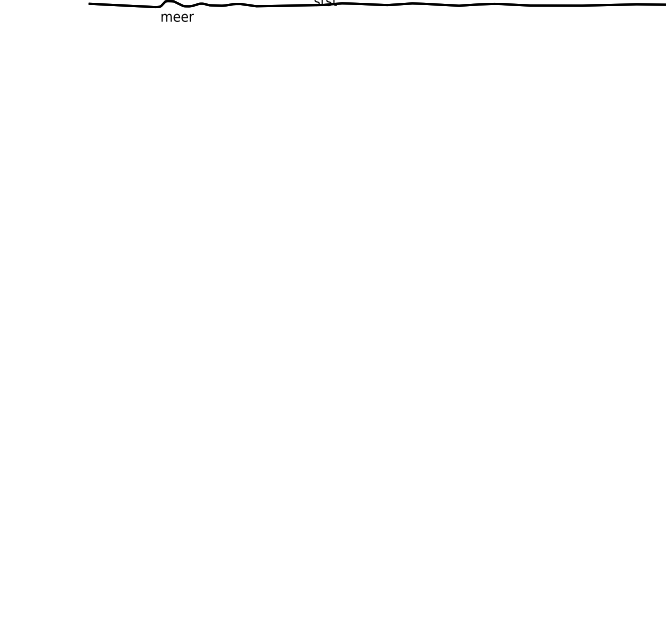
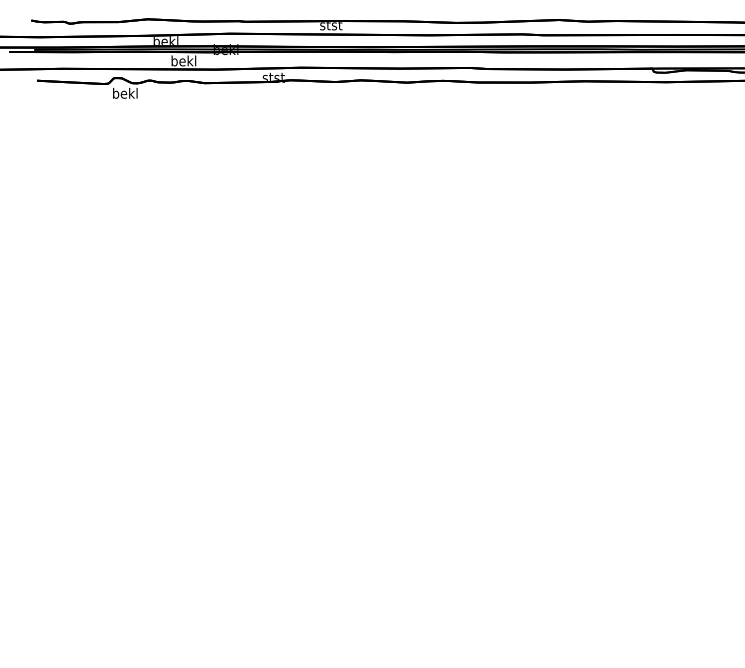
text: (177, 15) -> (125, 92), meer -> bekl

